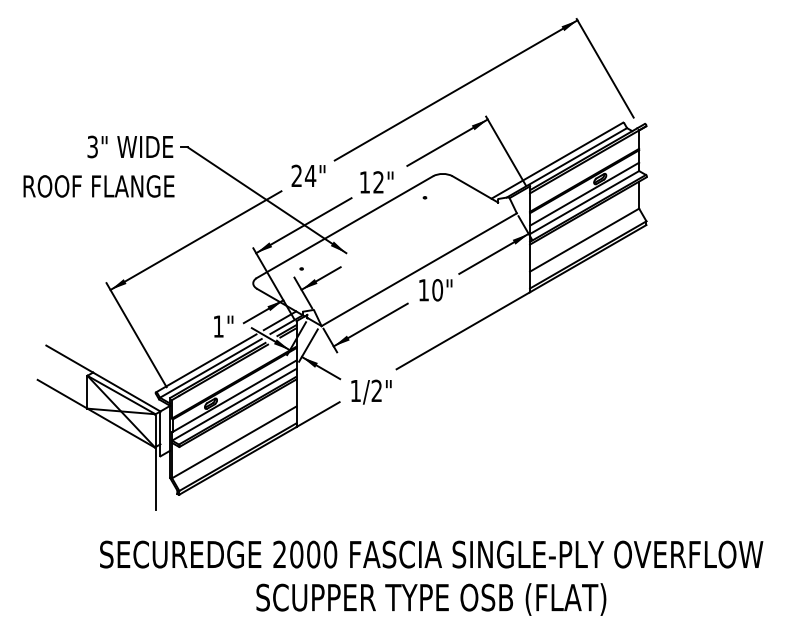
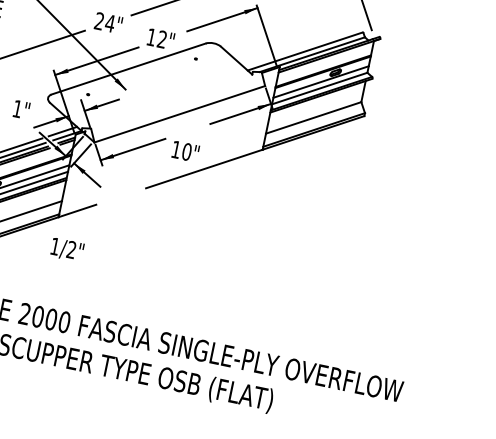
text: (435, 290) -> (185, 151), moved
text: (223, 326) -> (21, 109), moved
text: (371, 391) -> (67, 249), moved

